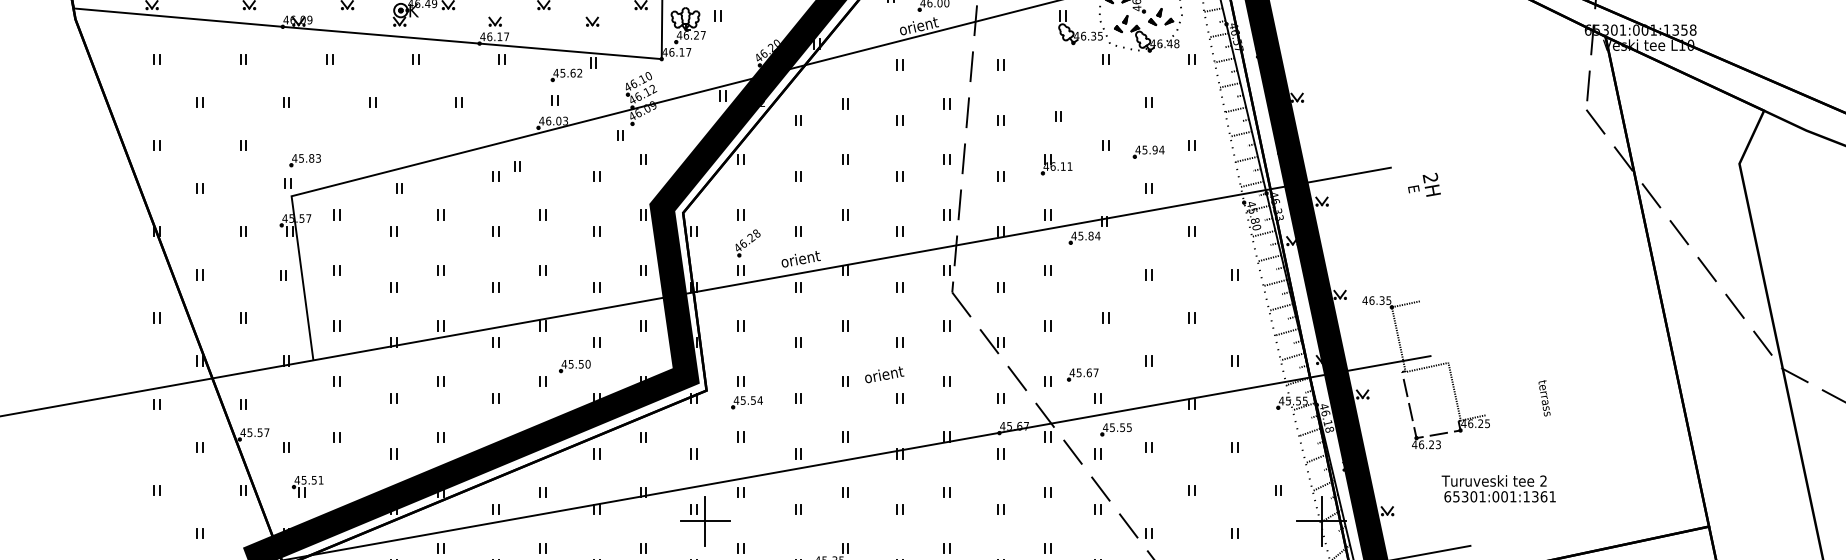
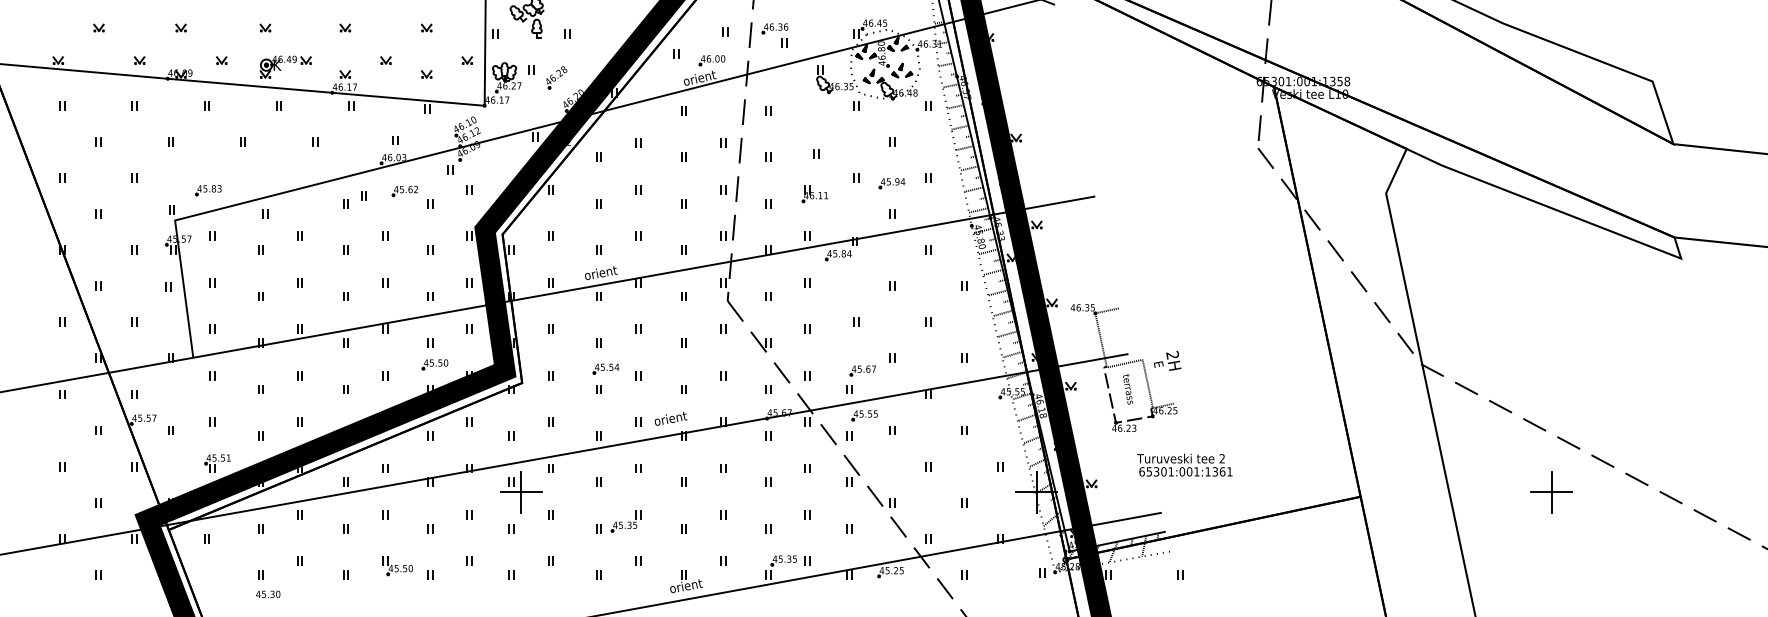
part: (565, 75) -> (404, 191), moved
part: (305, 160) -> (208, 190), moved
text: (1424, 184) -> (1167, 360), moved
part: (747, 242) -> (556, 77), moved
part: (574, 366) -> (434, 364), moved
text: (883, 374) -> (670, 418), moved
part: (1082, 374) -> (862, 370), moved
text: (1543, 398) -> (1127, 389), moved
part: (746, 401) -> (605, 368), moved
part: (307, 486) -> (217, 463), moved

